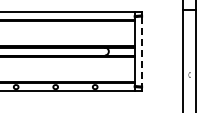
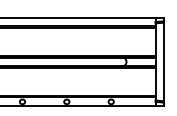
line: (142, 51) -> (164, 61), dashed -> solid

